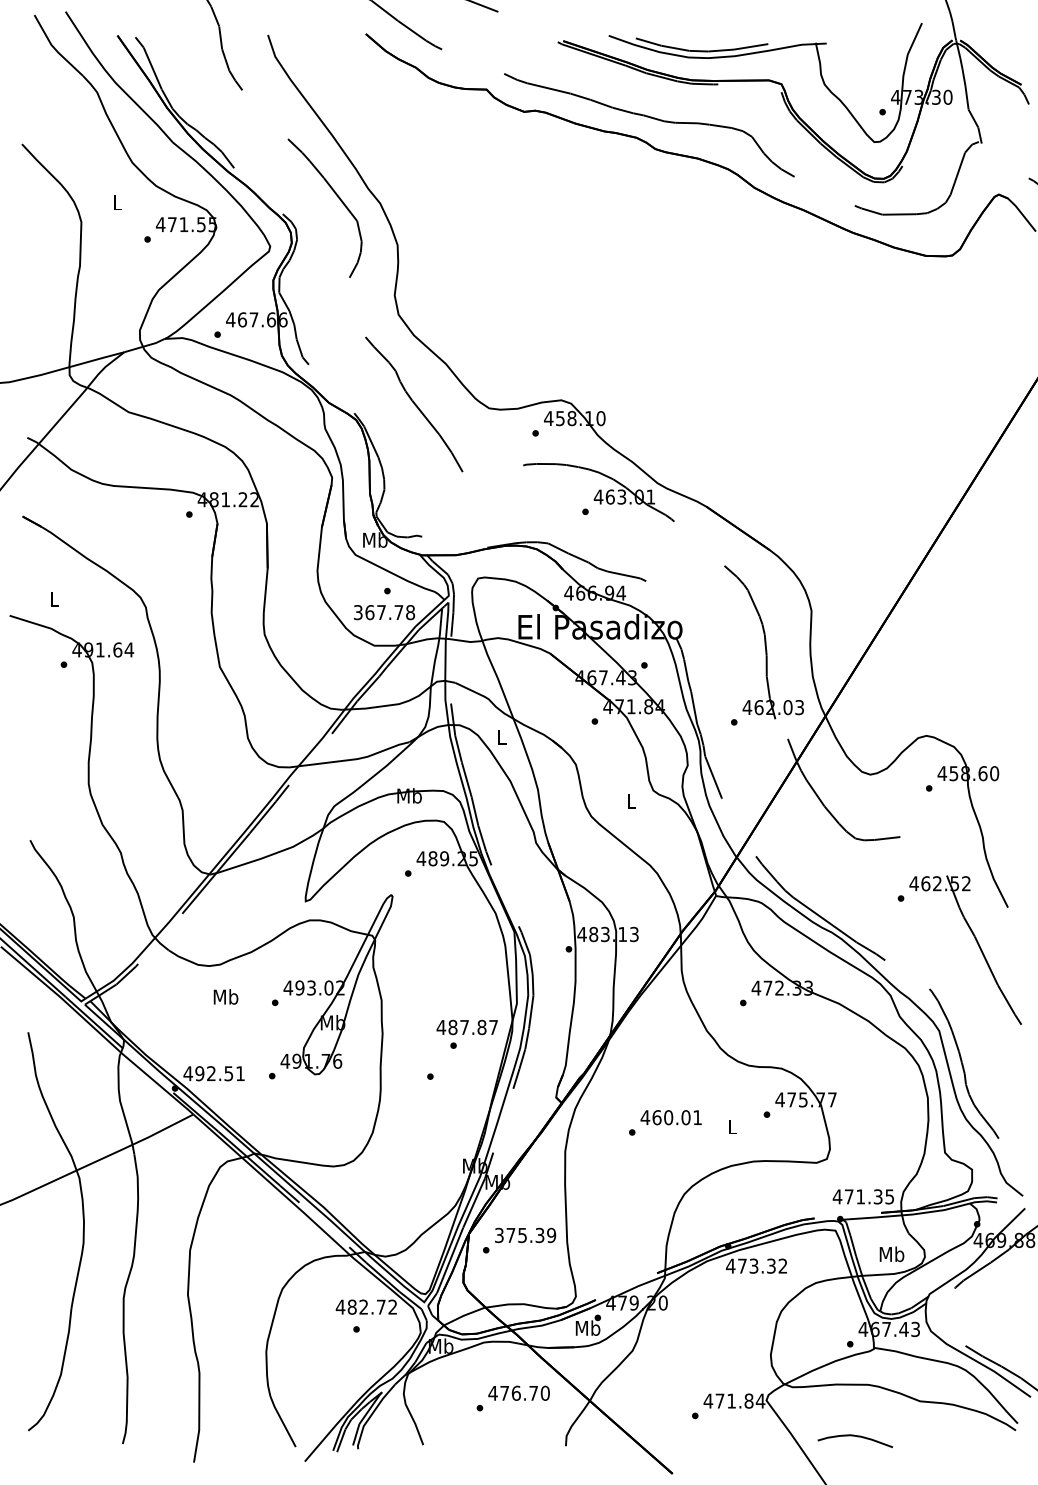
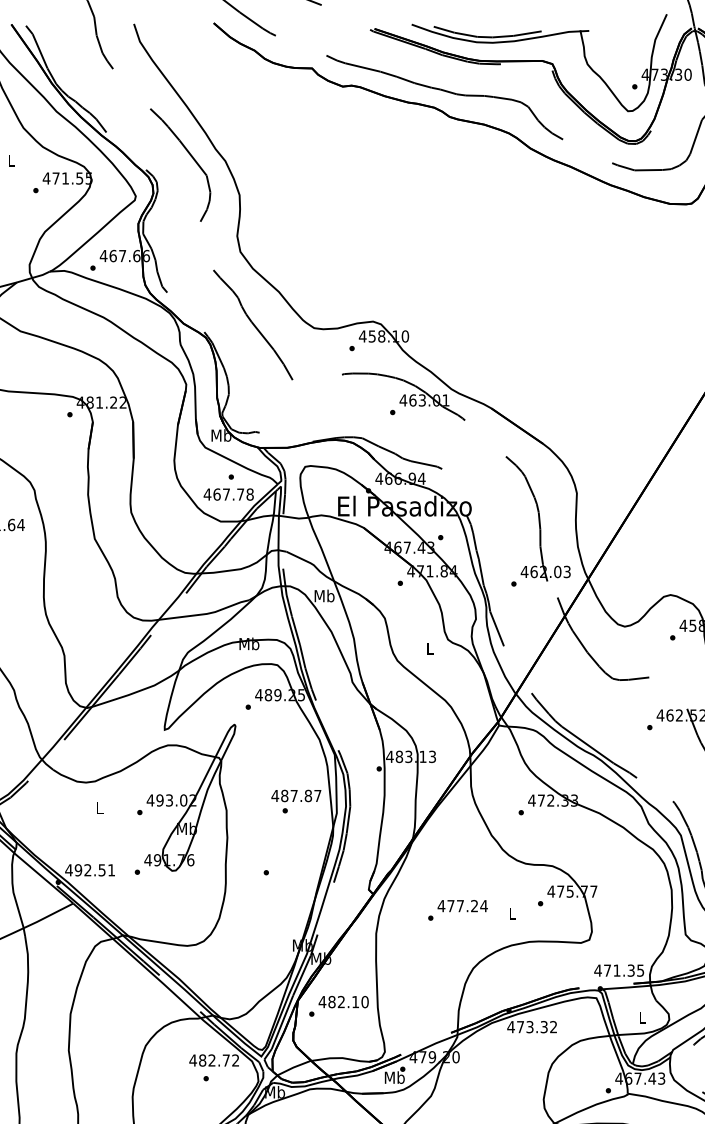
text: (358, 612) -> (207, 494), 367.78 -> 467.78
text: (501, 736) -> (324, 595), L -> Mb
text: (225, 996) -> (99, 807), Mb -> L
text: (466, 1034) -> (295, 801), moved
text: (677, 1117) -> (467, 905), 460.01 -> 477.24
text: (524, 1235) -> (343, 1002), 375.39 -> 482.10
text: (891, 1254) -> (642, 1017), Mb -> L

